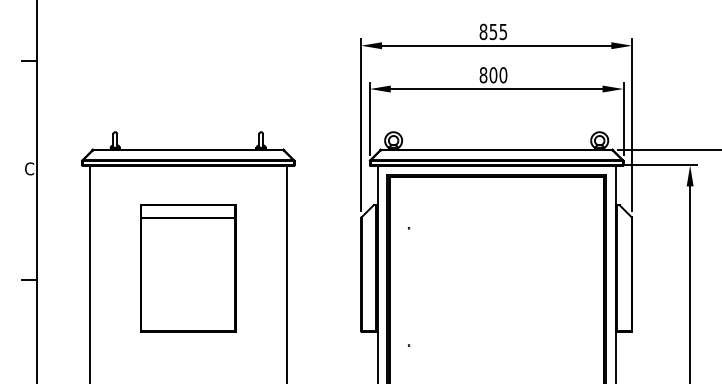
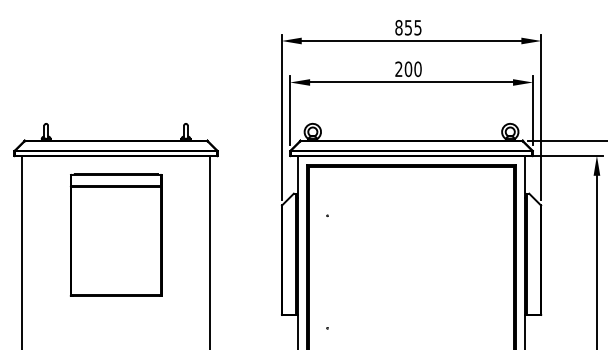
text: (483, 75) -> (398, 69), 800 -> 200
part: (188, 268) -> (116, 235), moved

